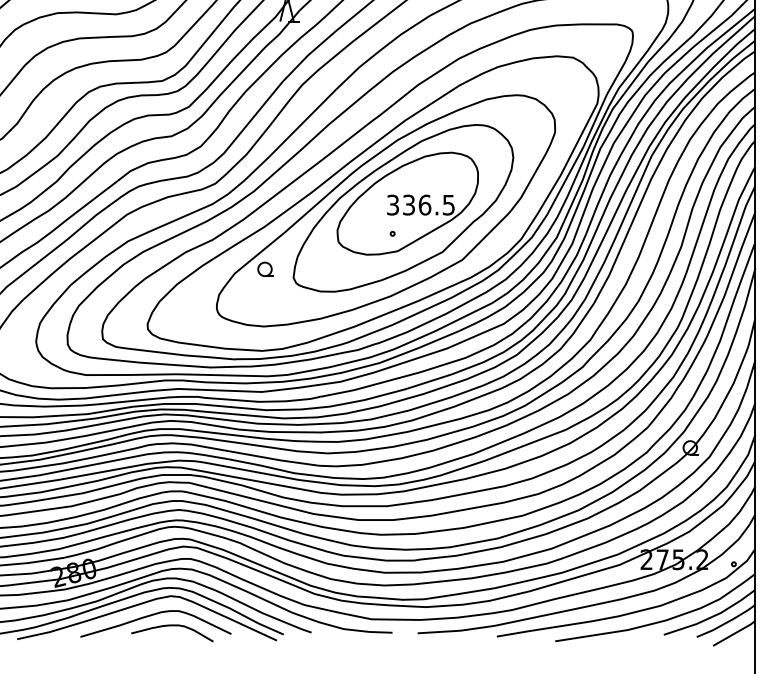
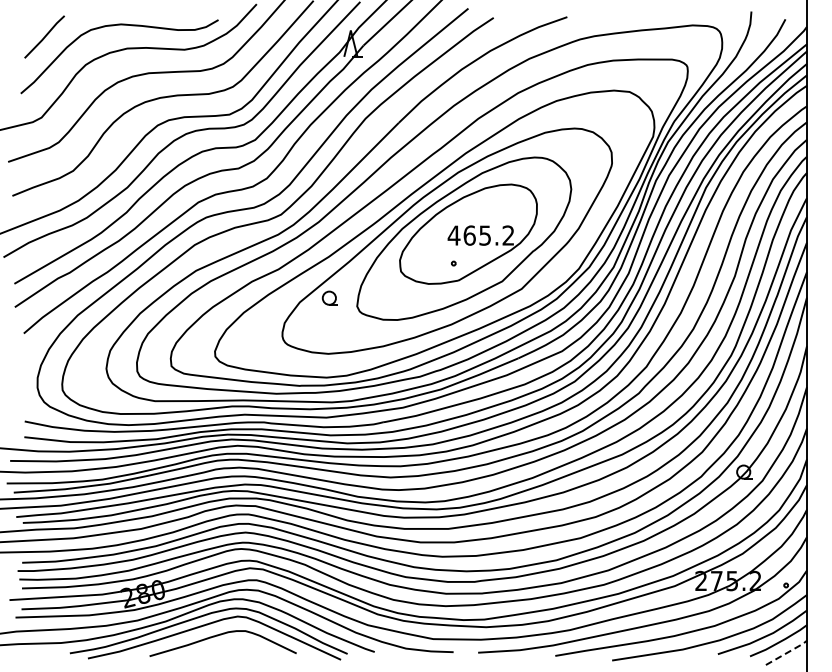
text: (420, 205) -> (480, 235), 336.5 -> 465.2
curve: (172, 625) -> (239, 645), removed
line: (735, 633) -> (787, 652), solid -> dashed

